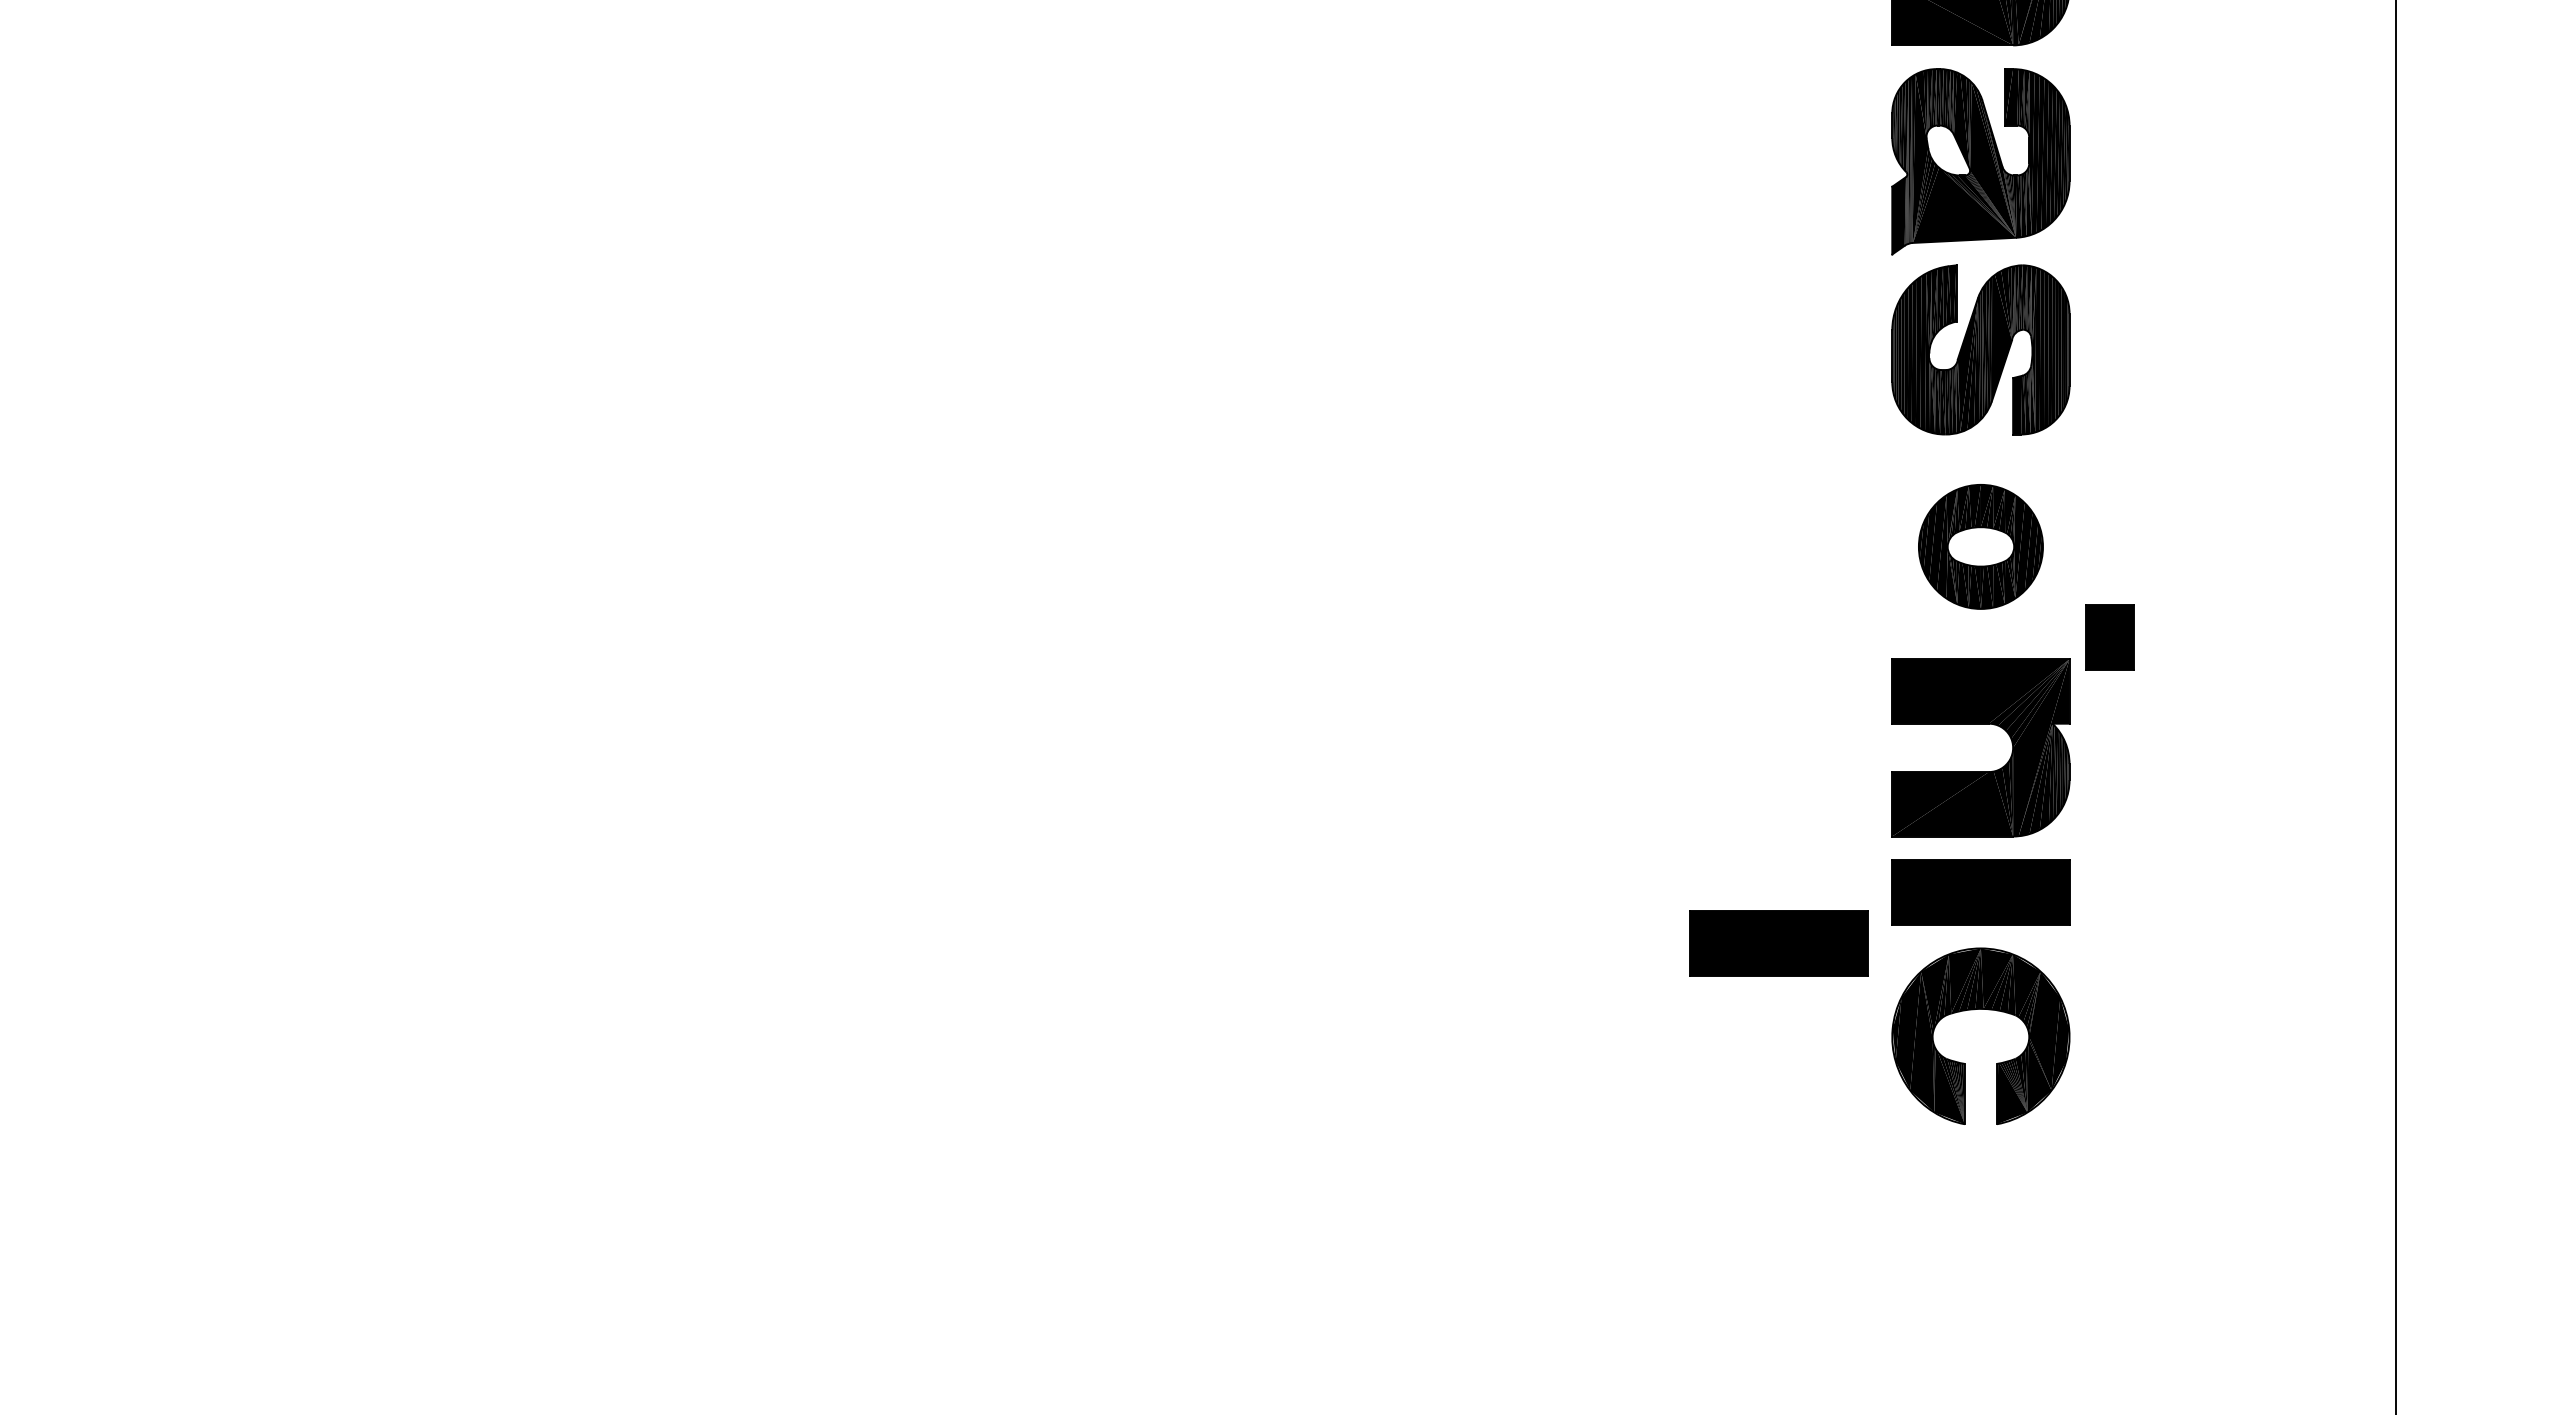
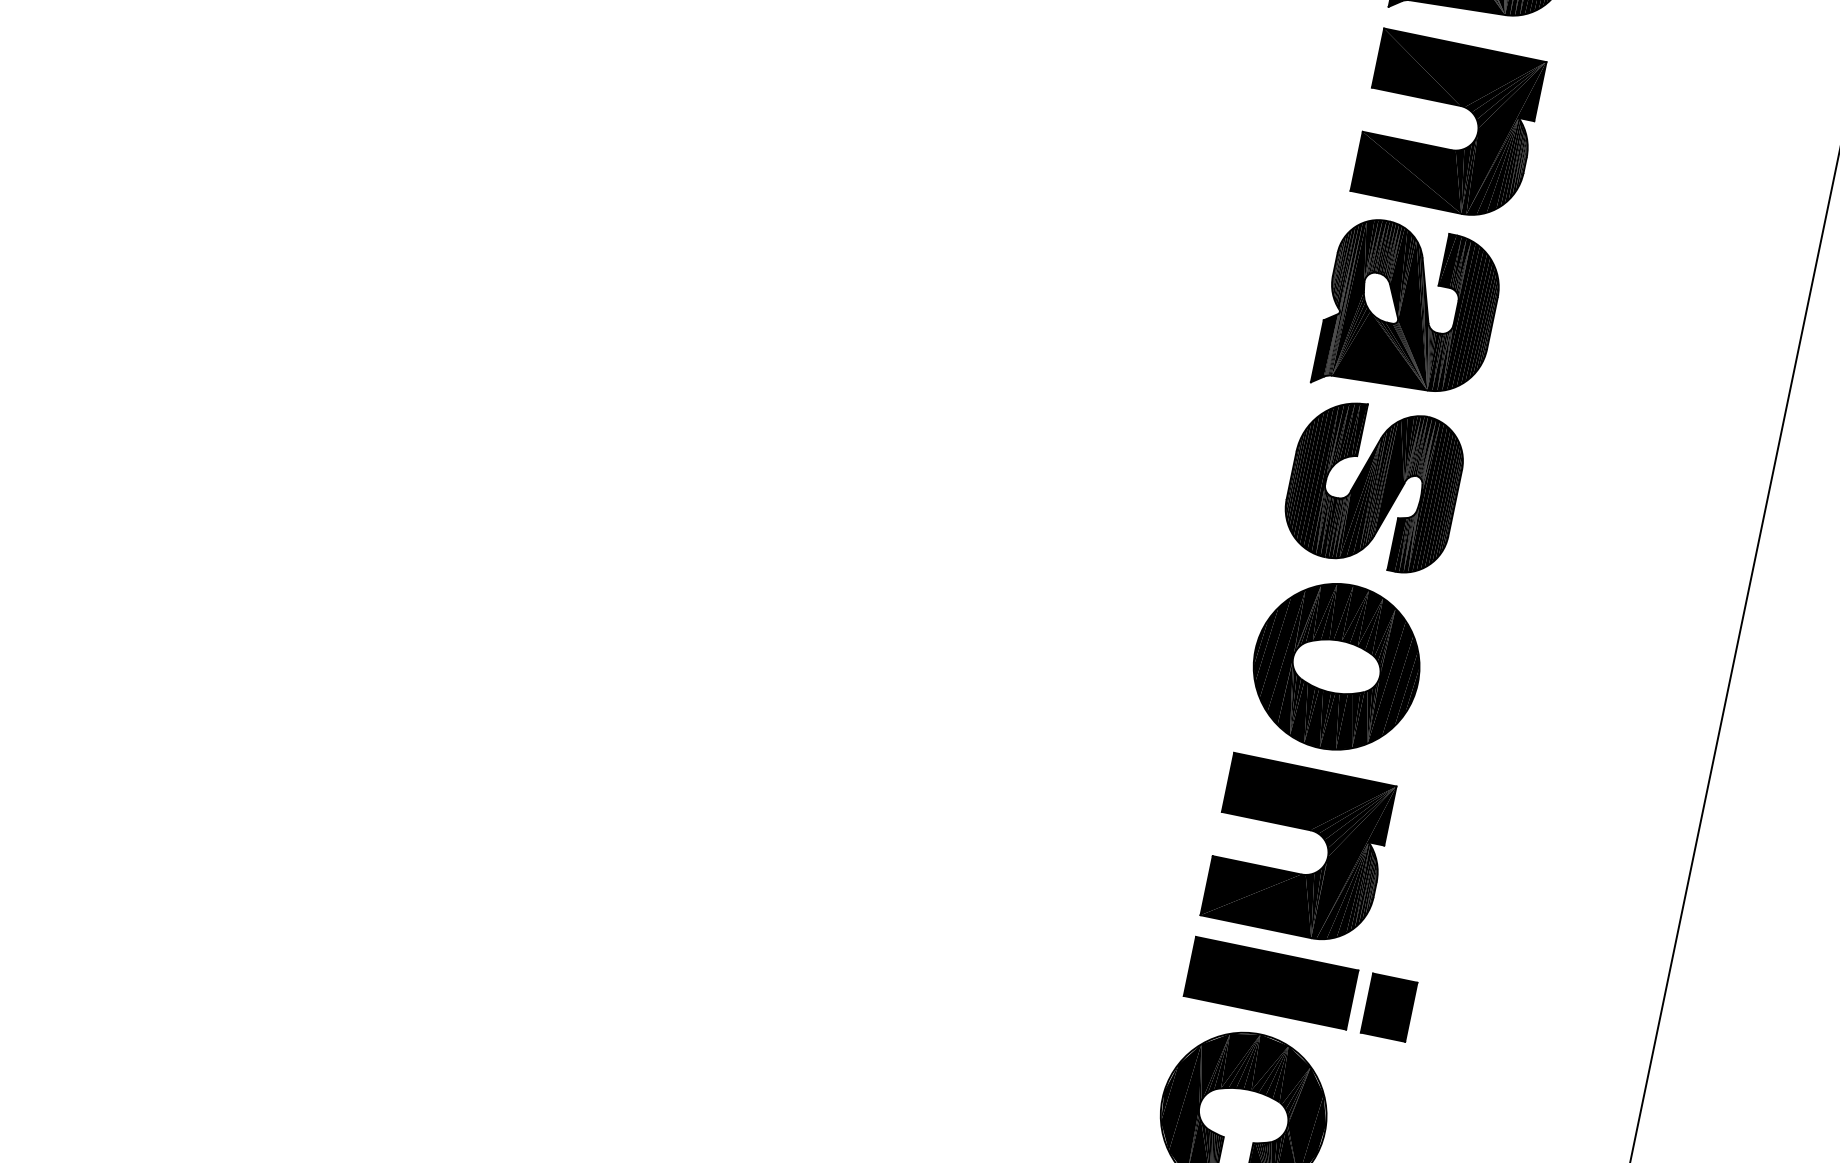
part: (1980, 546) -> (1336, 666), size x1.43
part: (2109, 637) -> (1388, 1007), moved
part: (1778, 943) -> (1076, 991), removed

